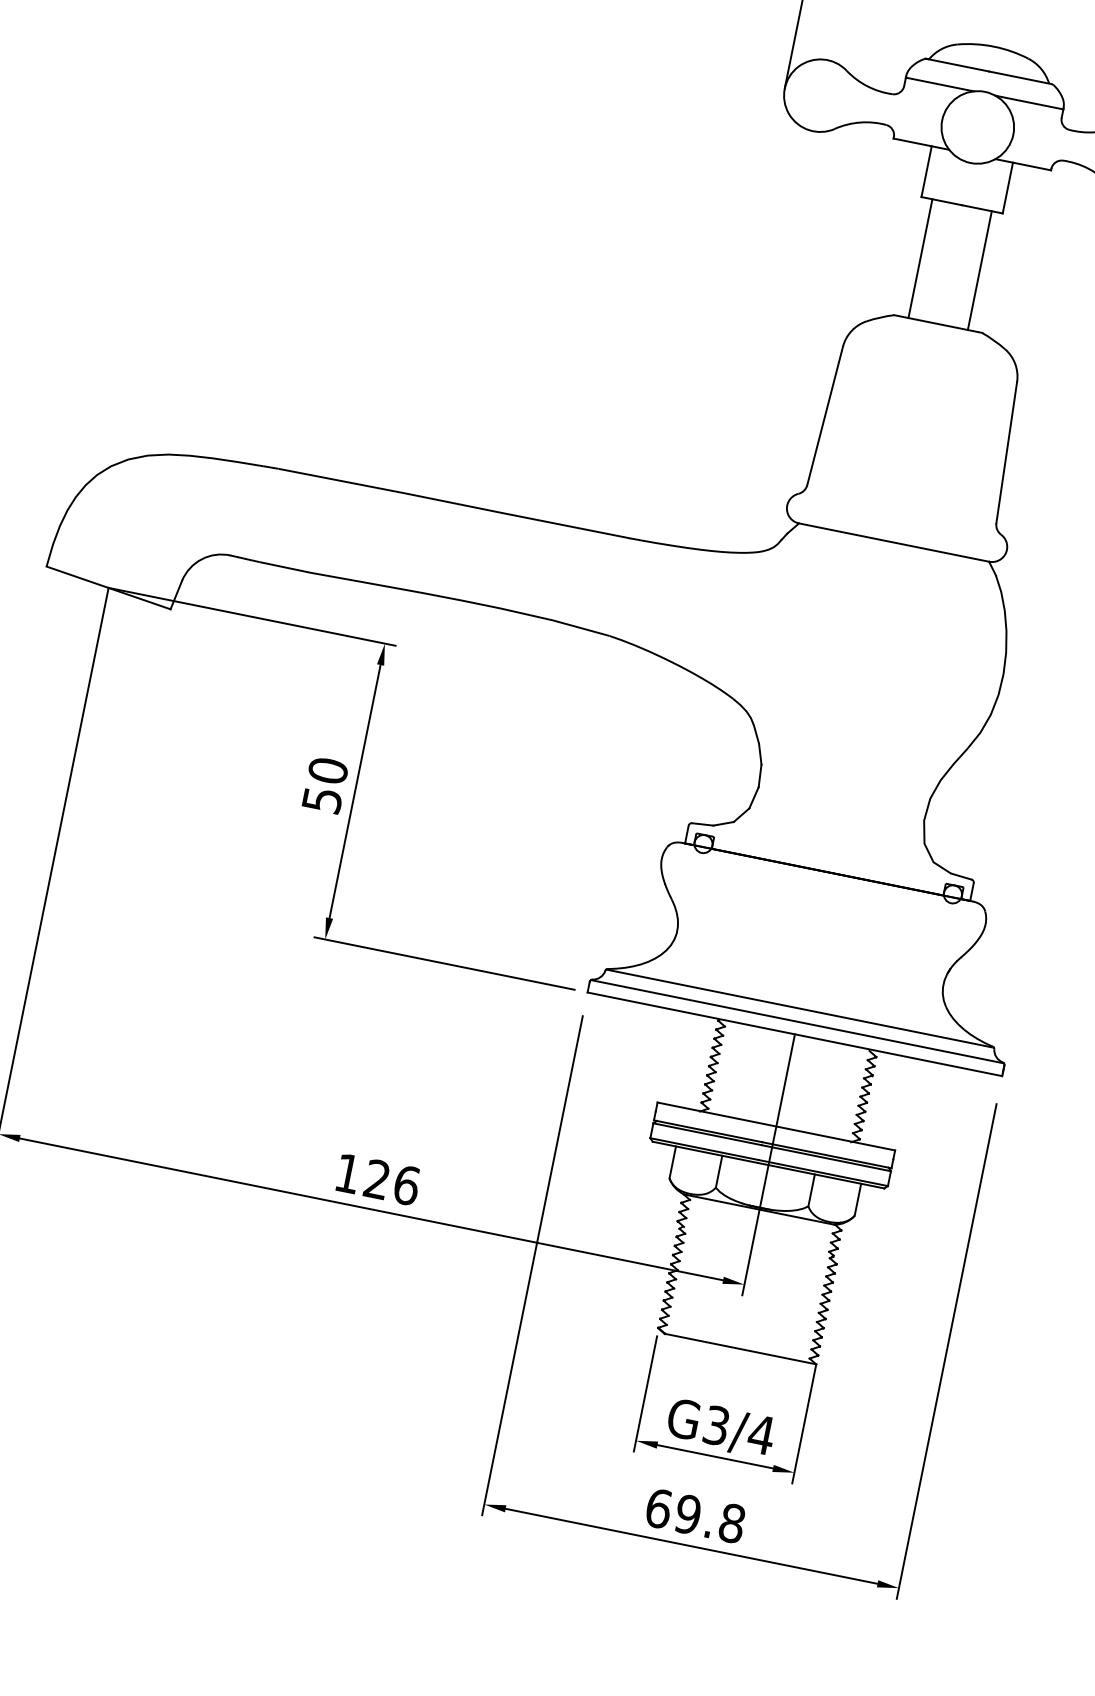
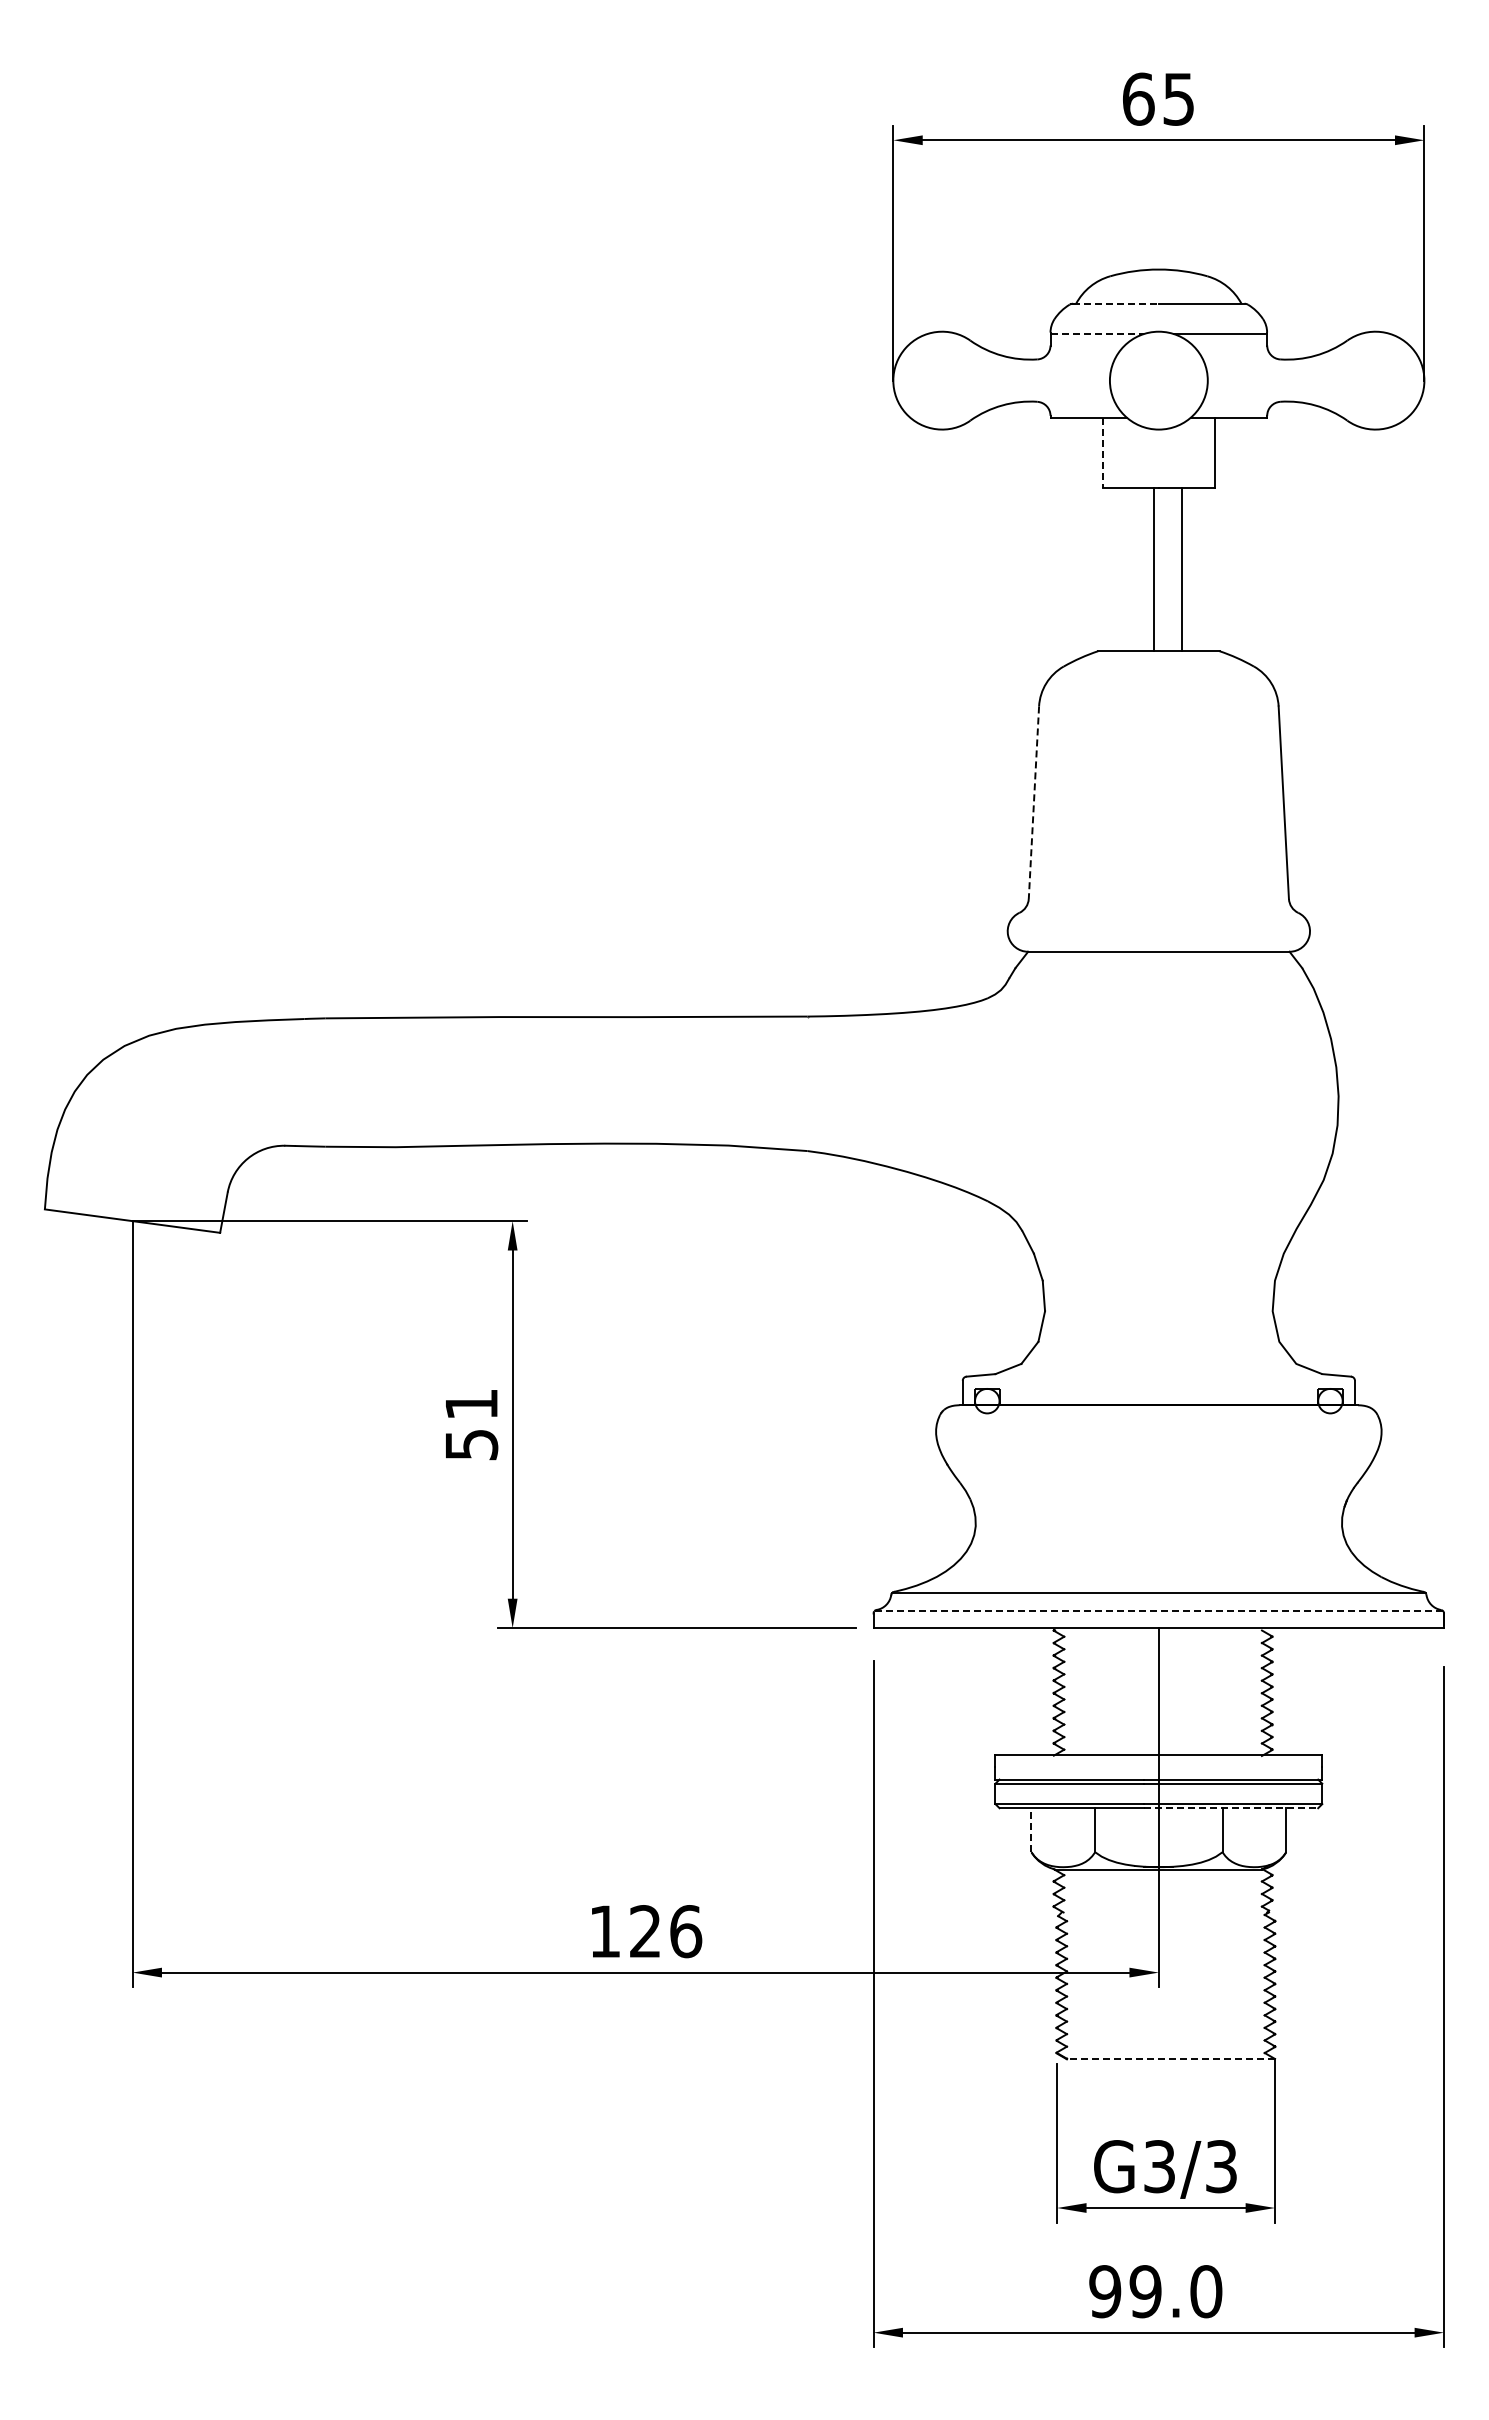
line: (958, 65) -> (1116, 303), solid -> dashed
line: (939, 84) -> (1097, 334), solid -> dashed
line: (926, 171) -> (1102, 452), solid -> dashed
line: (920, 258) -> (1182, 569), moved
line: (979, 270) -> (1153, 569), moved
line: (824, 416) -> (1033, 803), solid -> dashed
text: (328, 770) -> (471, 1404), 50 -> 51
line: (797, 1021) -> (1158, 1610), solid -> dashed
line: (672, 1161) -> (1031, 1829), solid -> dashed
line: (821, 1175) -> (1231, 1808), solid -> dashed
line: (740, 1348) -> (1170, 2058), solid -> dashed
text: (761, 1434) -> (1221, 2166), G3/4 -> G3/3
text: (695, 1515) -> (1155, 2291), 69.8 -> 99.0

